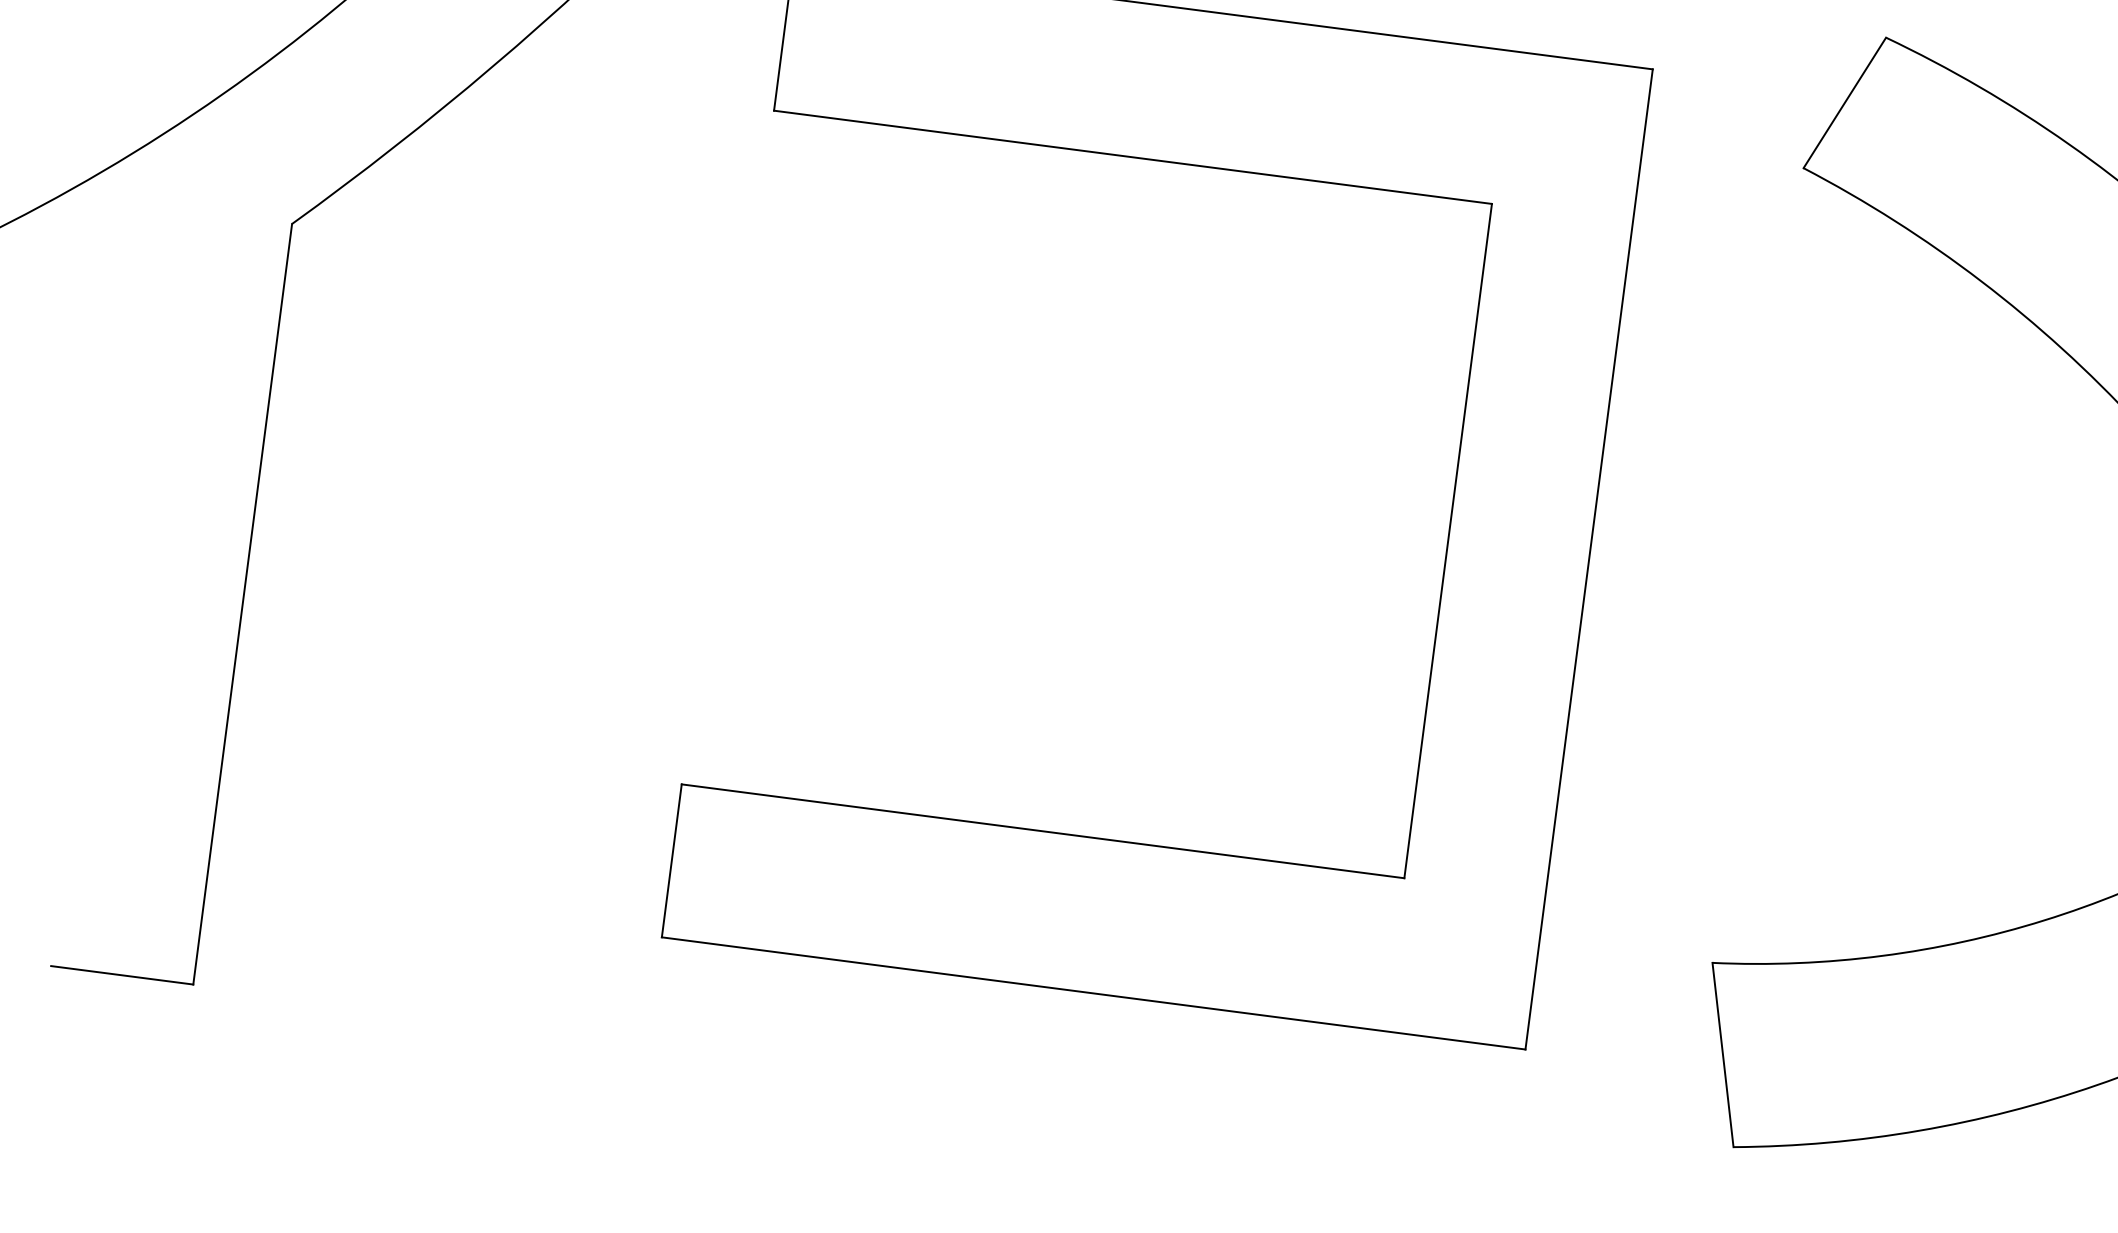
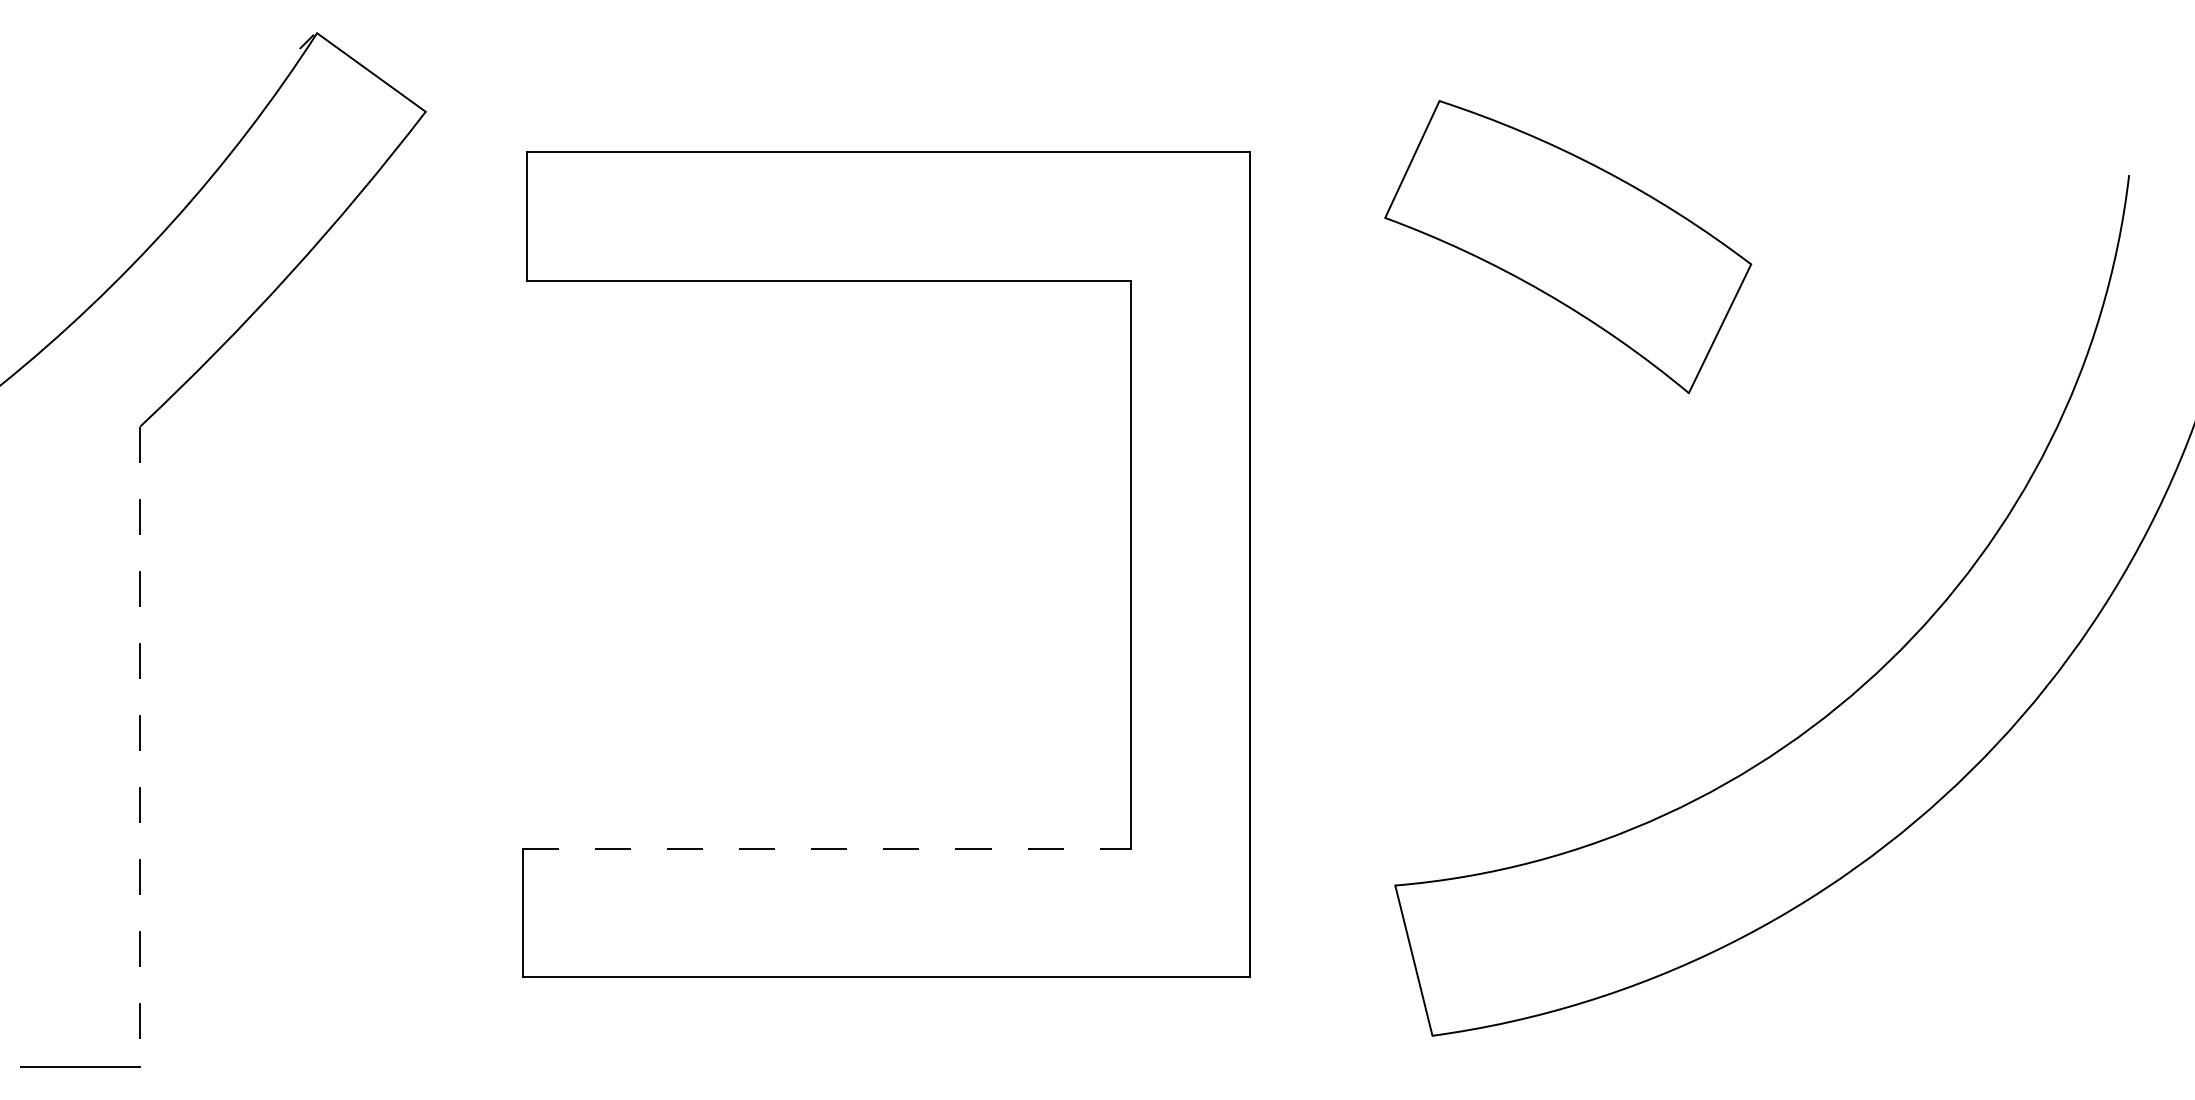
line: (242, 605) -> (140, 747), solid -> dashed
line: (1043, 831) -> (827, 848), solid -> dashed

